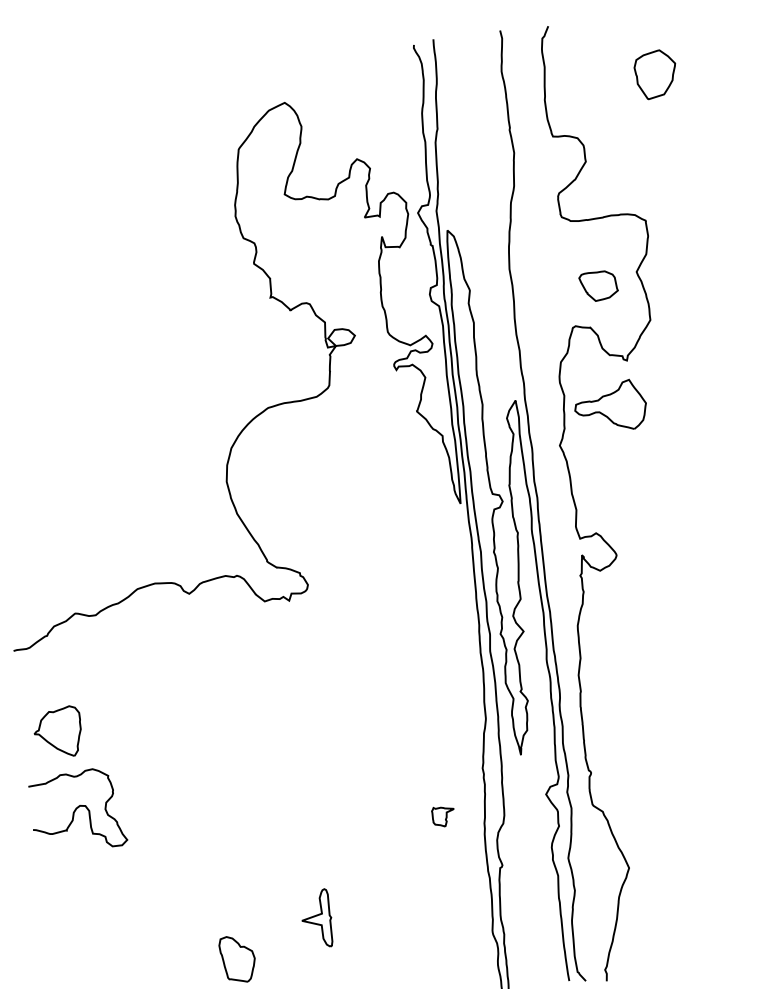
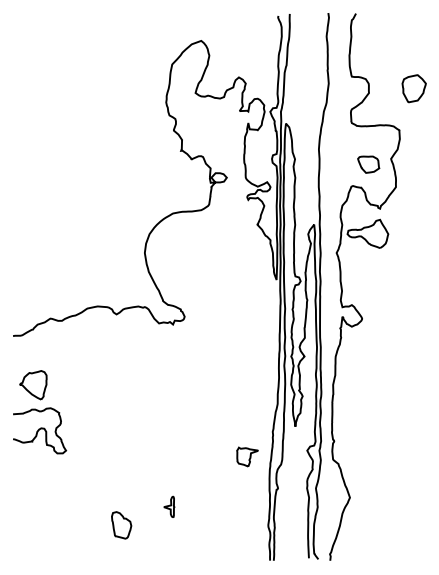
part: (654, 74) -> (413, 88), moved
part: (443, 815) -> (247, 456), size x1.67
part: (317, 917) -> (169, 506), size x0.62

